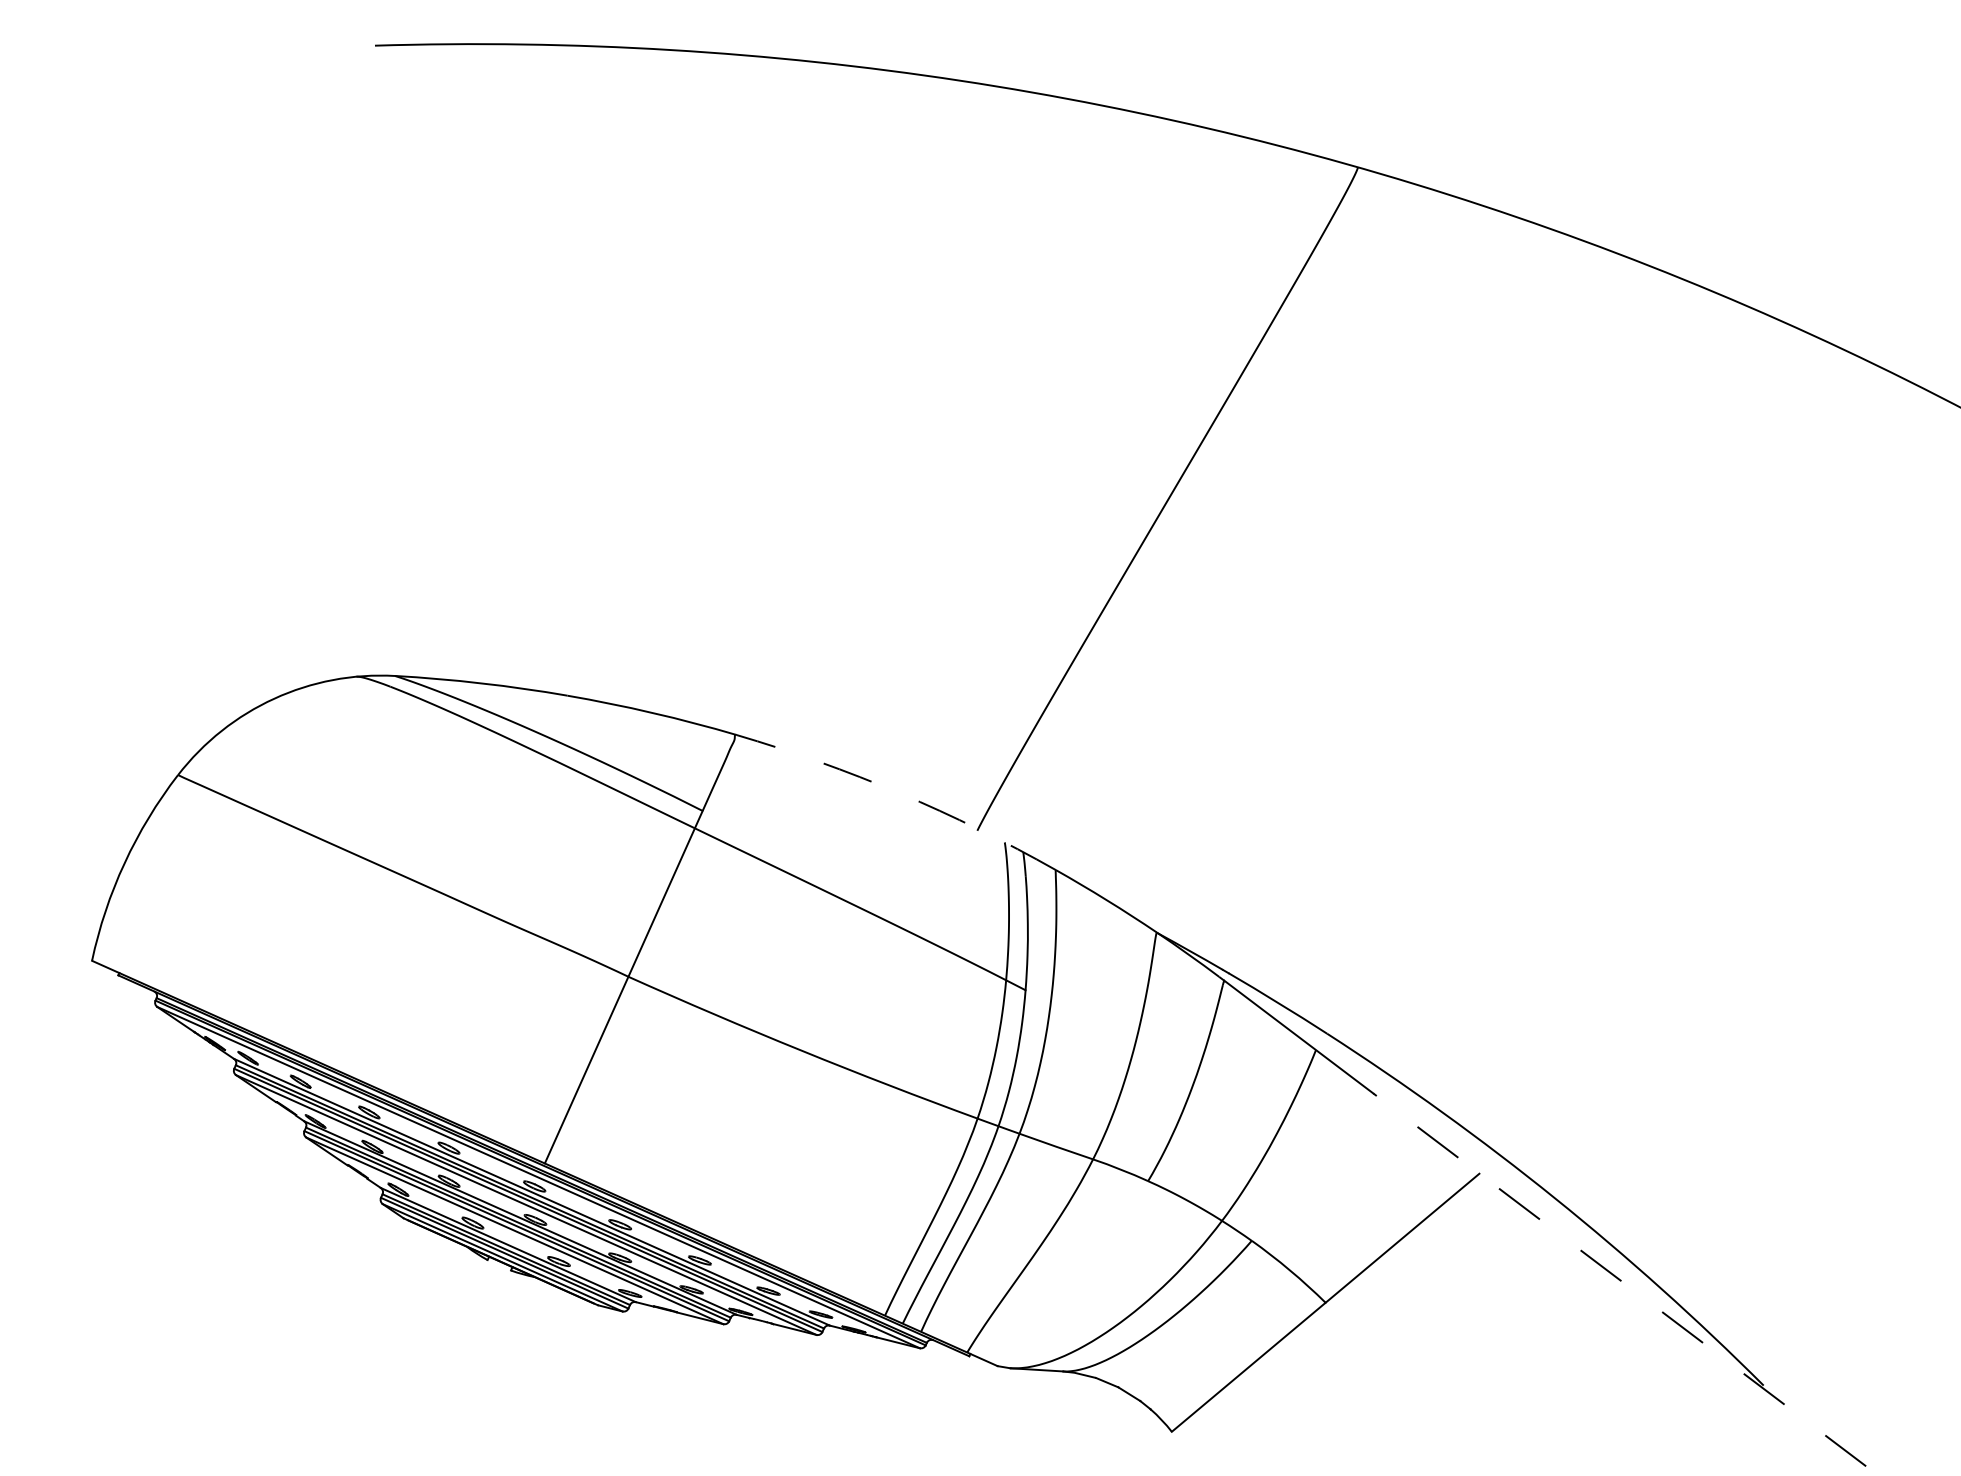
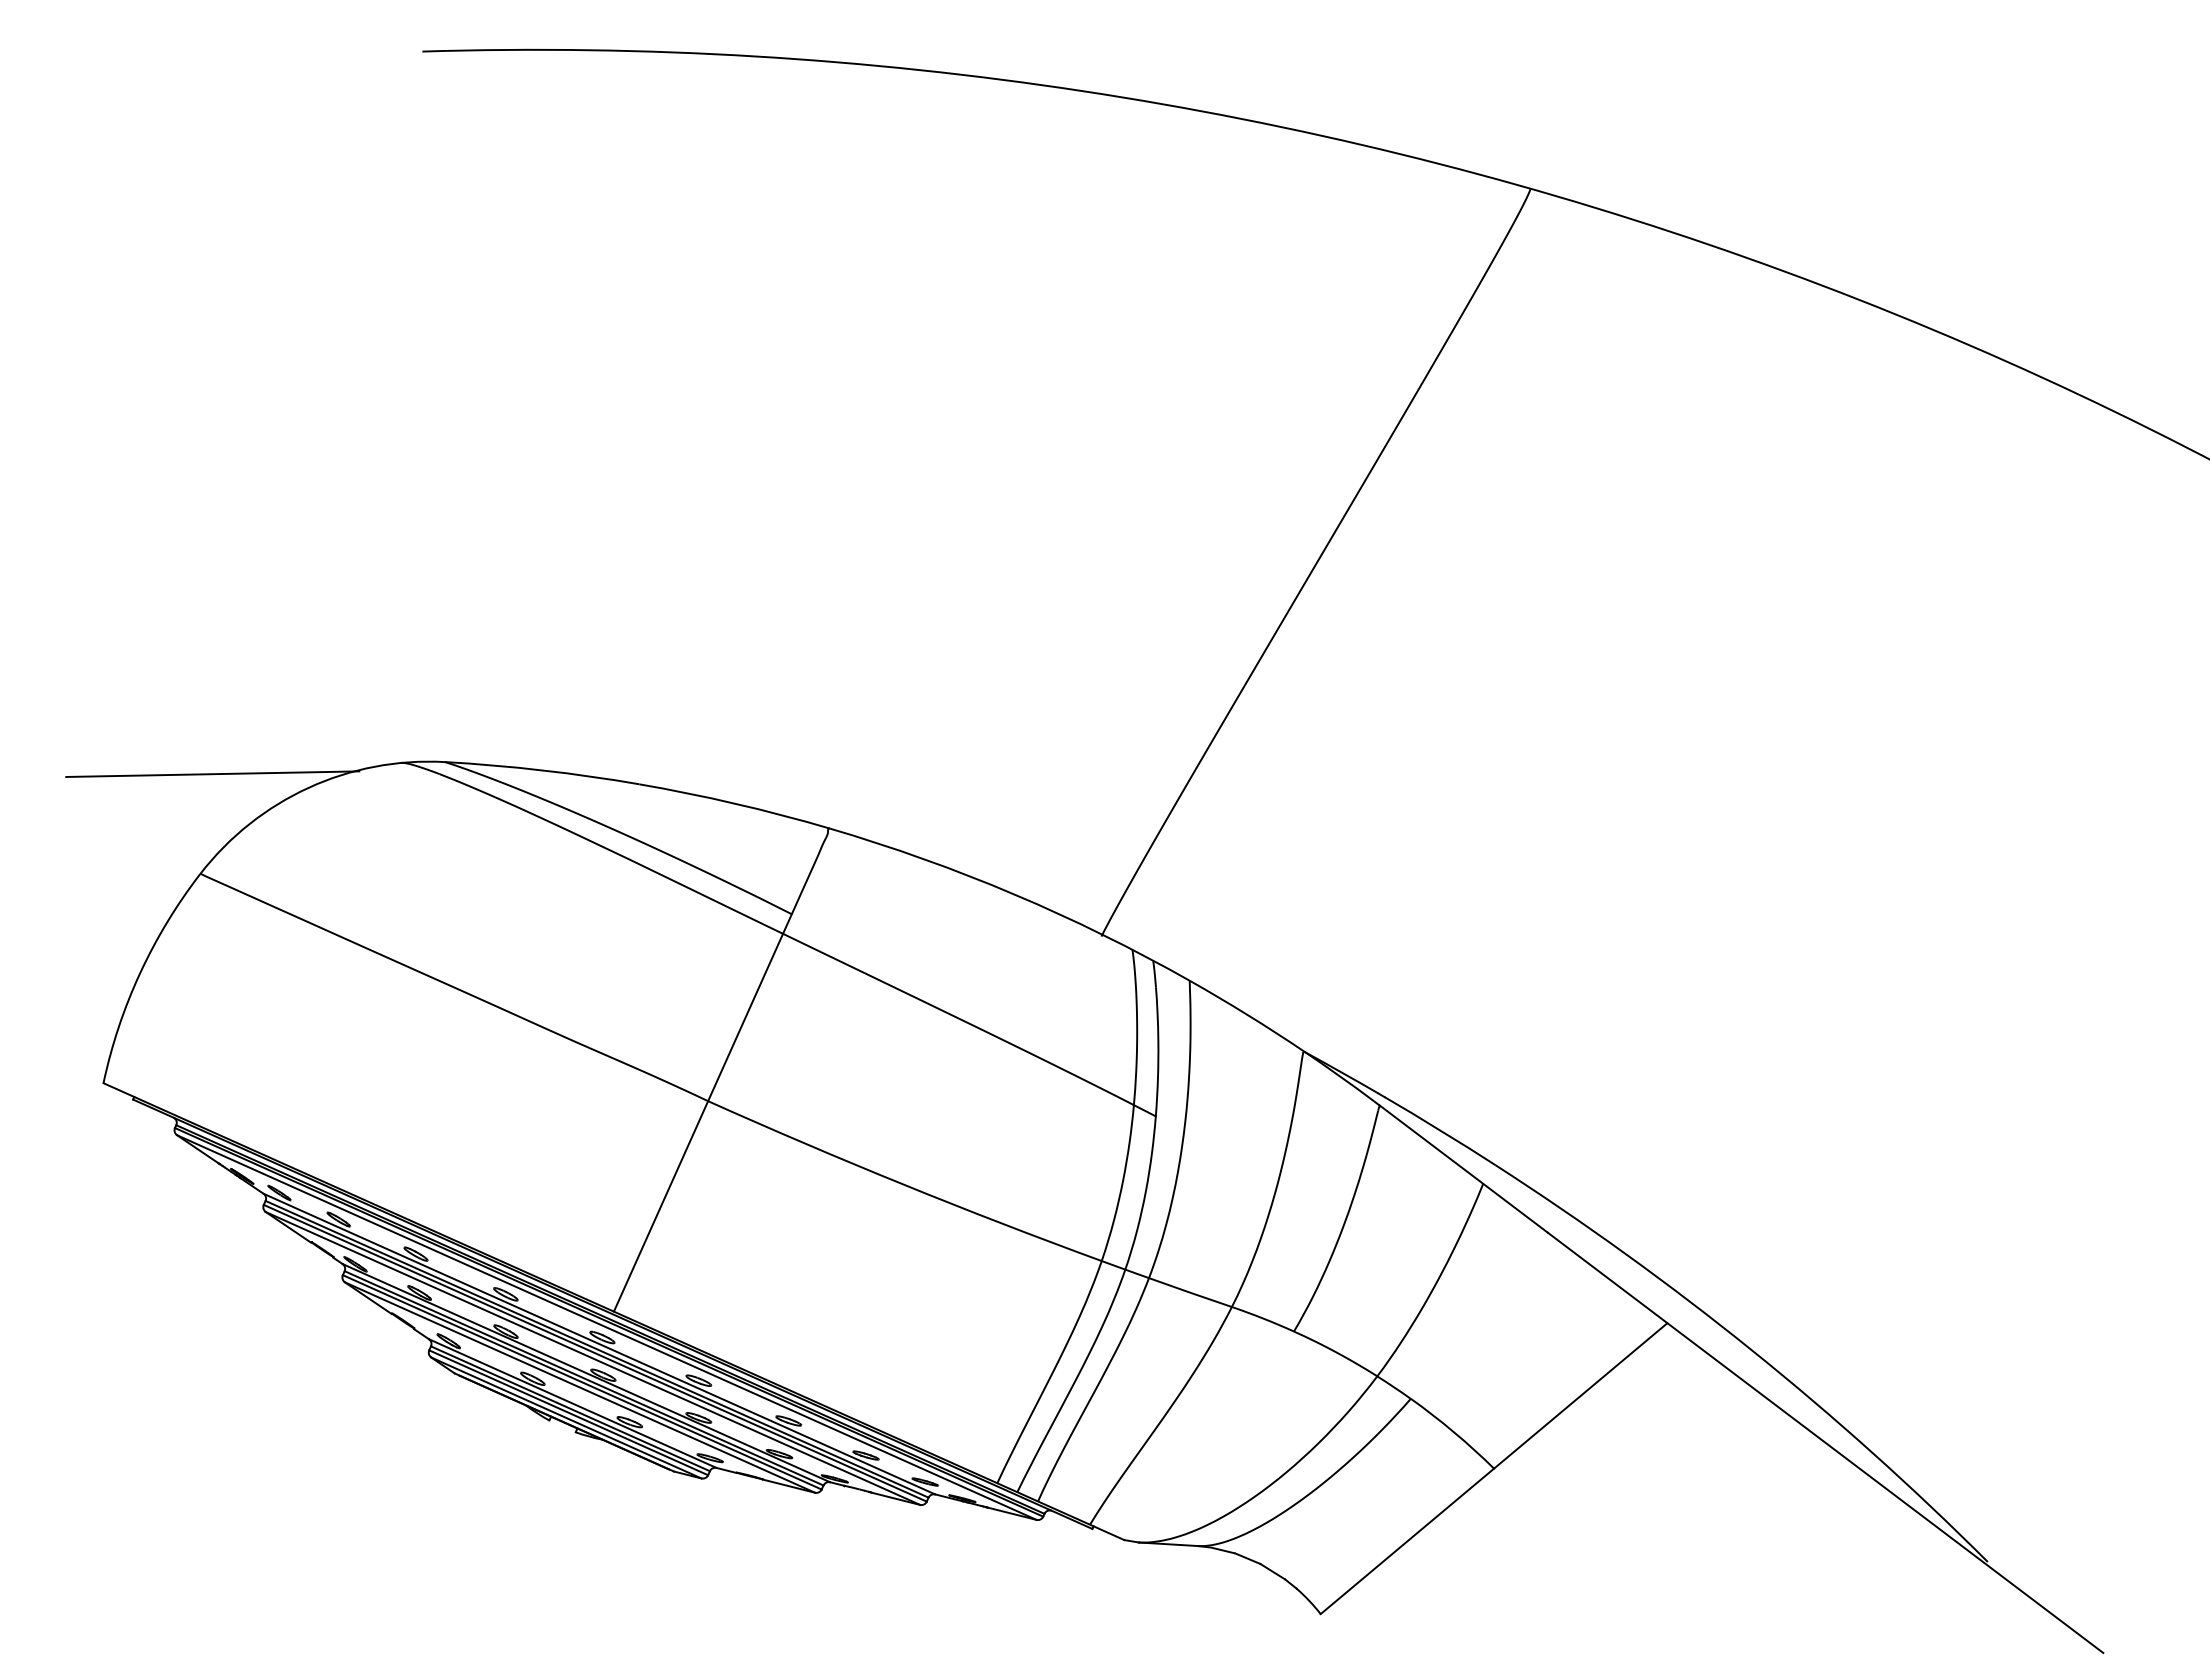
line: (188, 686) -> (212, 773), added
arc: (900, 793) -> (1014, 894), dashed -> solid
line: (1619, 1279) -> (1825, 1442), dashed -> solid

